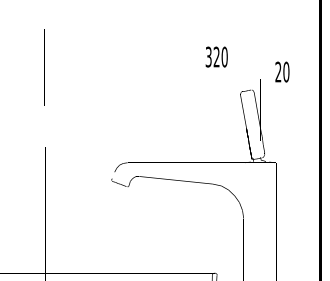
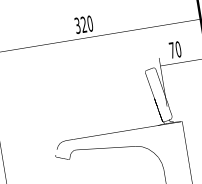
text: (216, 56) -> (83, 24), moved
text: (278, 71) -> (172, 49), 20 -> 70

